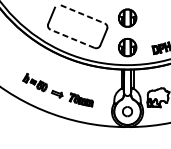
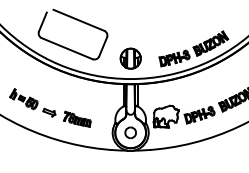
line: (83, 14) -> (79, 20), dashed -> solid
part: (127, 17) -> (130, 24), removed
line: (72, 38) -> (66, 48), dashed -> solid

